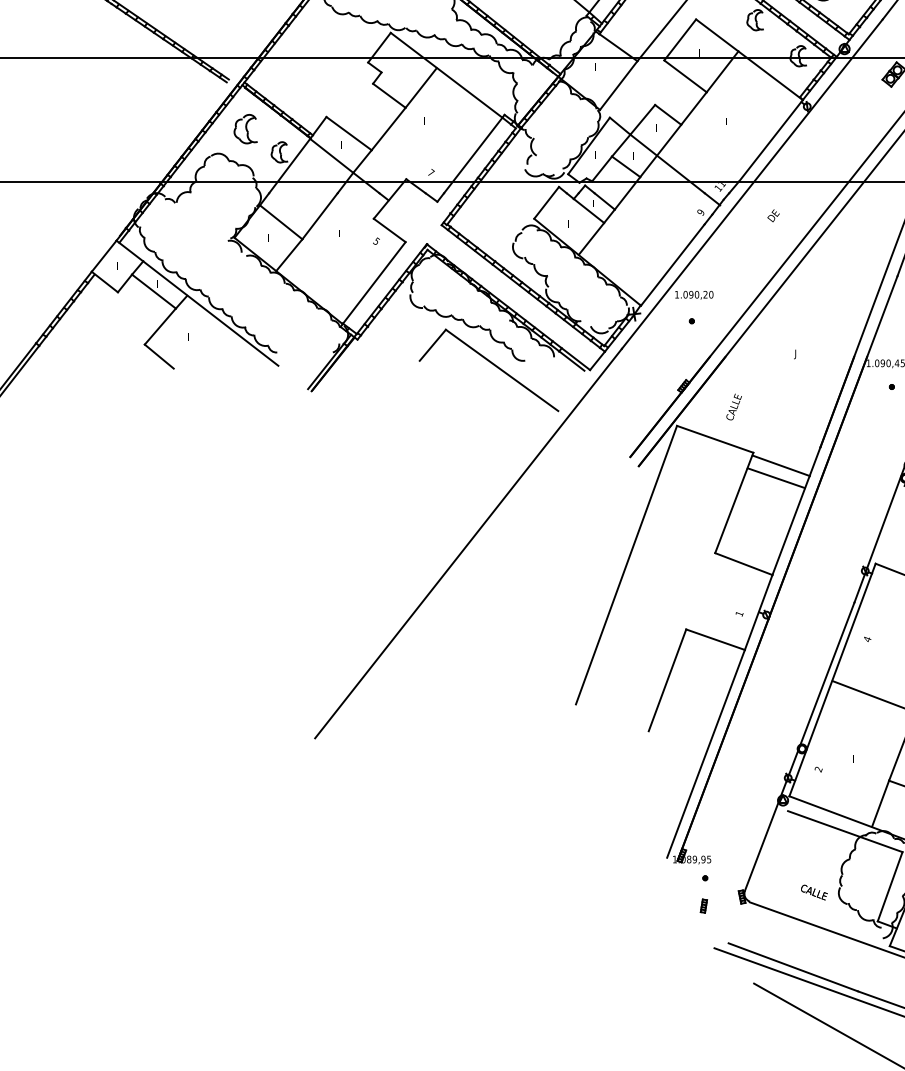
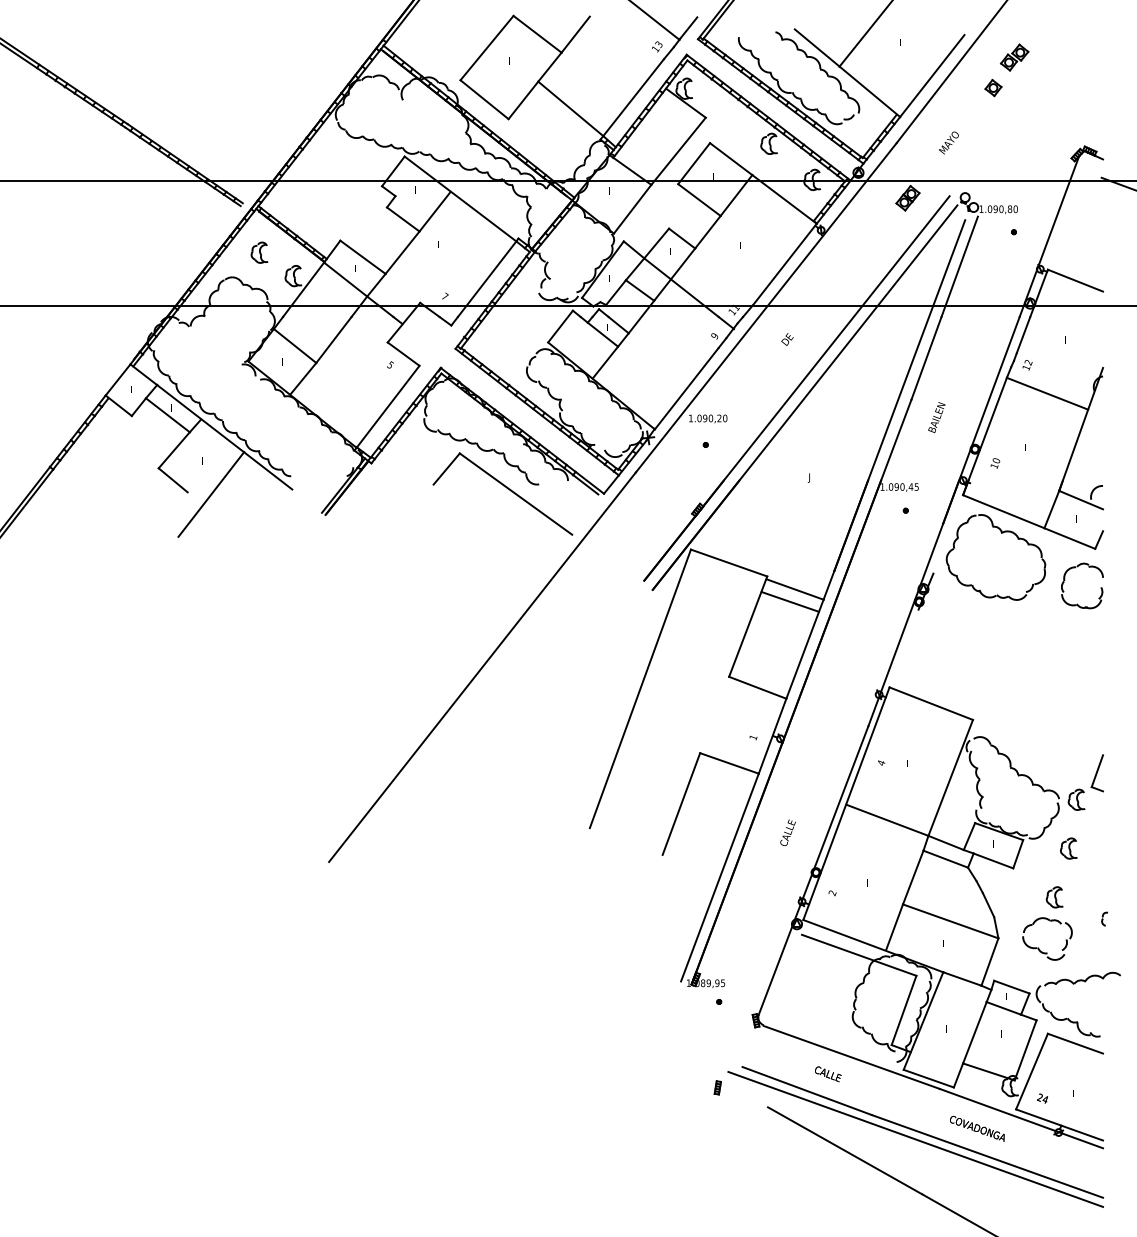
part: (245, 128) -> (259, 252), size x0.71
line: (197, 370) -> (211, 494), added
text: (733, 406) -> (787, 832), moved
text: (814, 892) -> (828, 1074), moved
part: (703, 905) -> (717, 1087), moved

